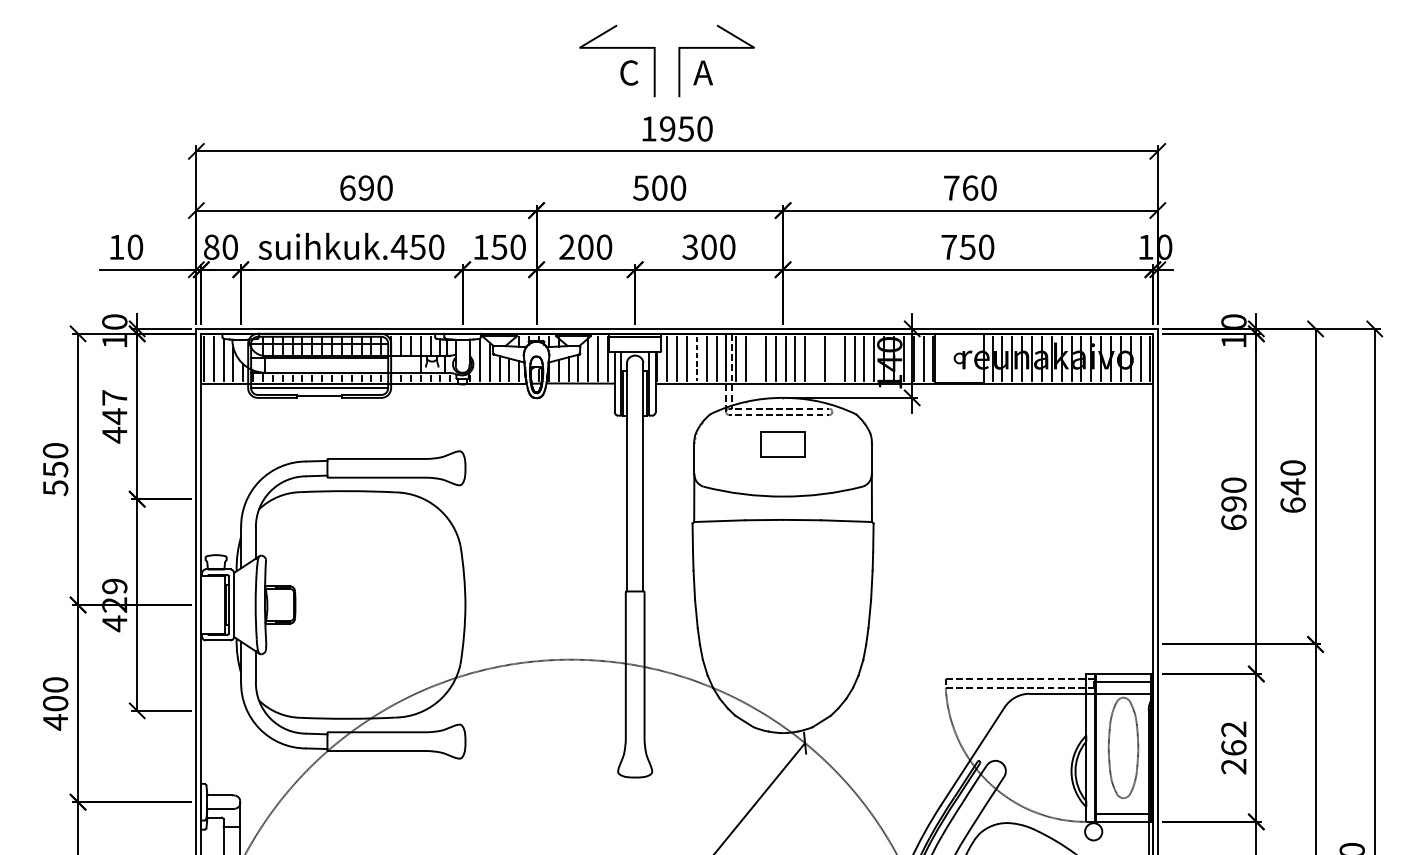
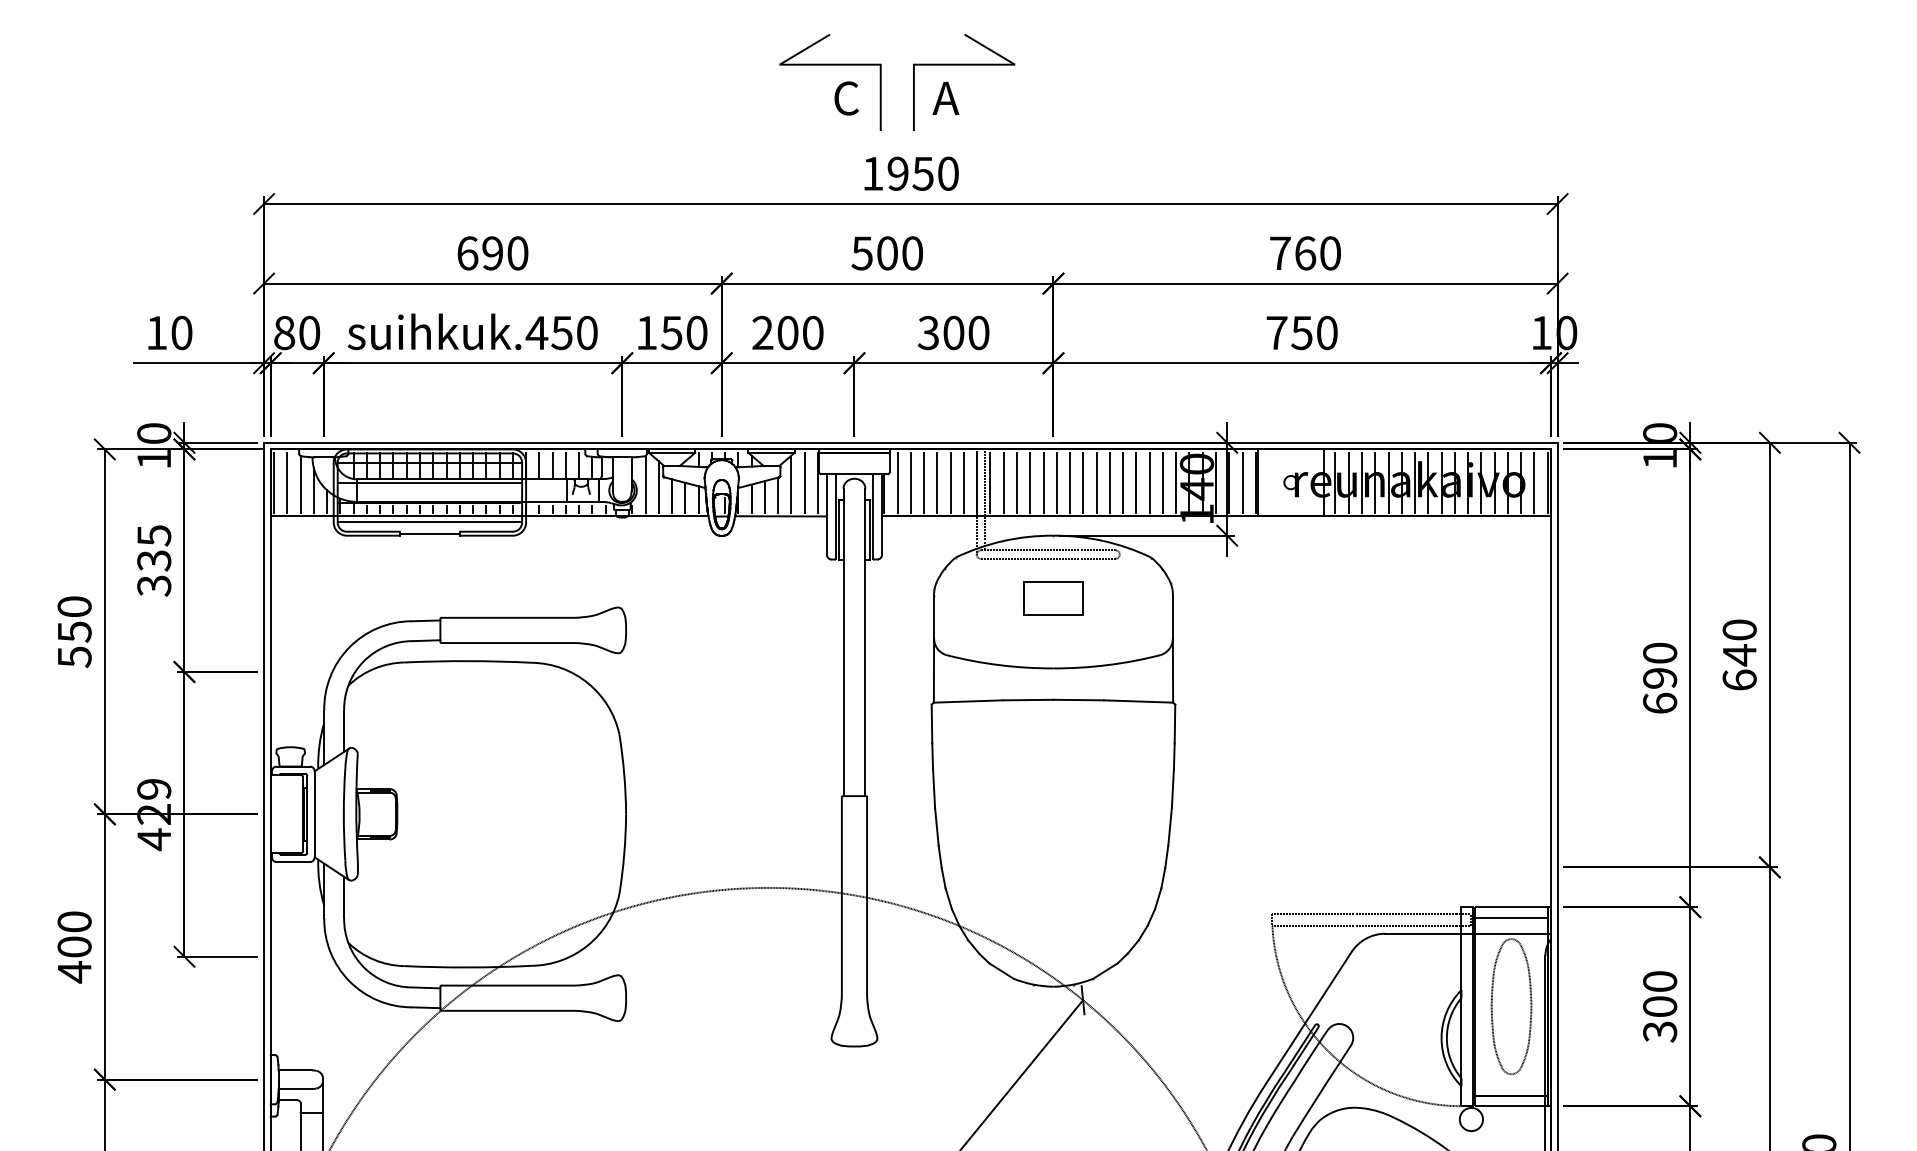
line: (696, 359) -> (937, 483), dashed -> solid
line: (756, 359) -> (1017, 483), added
line: (815, 359) -> (1096, 483), added
line: (835, 359) -> (1123, 483), added
text: (114, 417) -> (154, 561), 447 -> 335
text: (1234, 747) -> (1660, 1006), 262 -> 300

